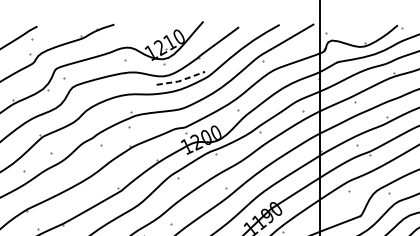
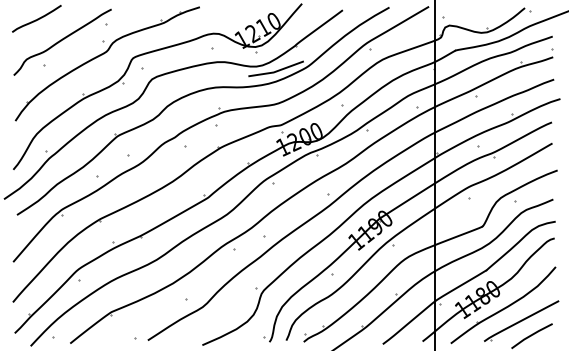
line: (181, 80) -> (276, 71), dashed -> solid

